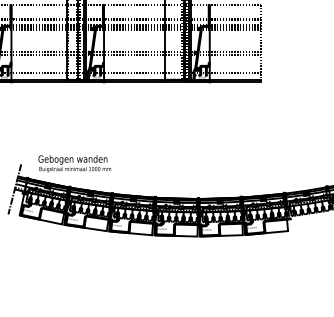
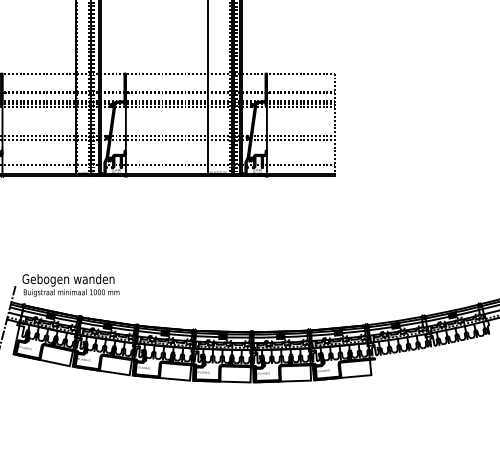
text: (74, 163) -> (70, 285), moved

